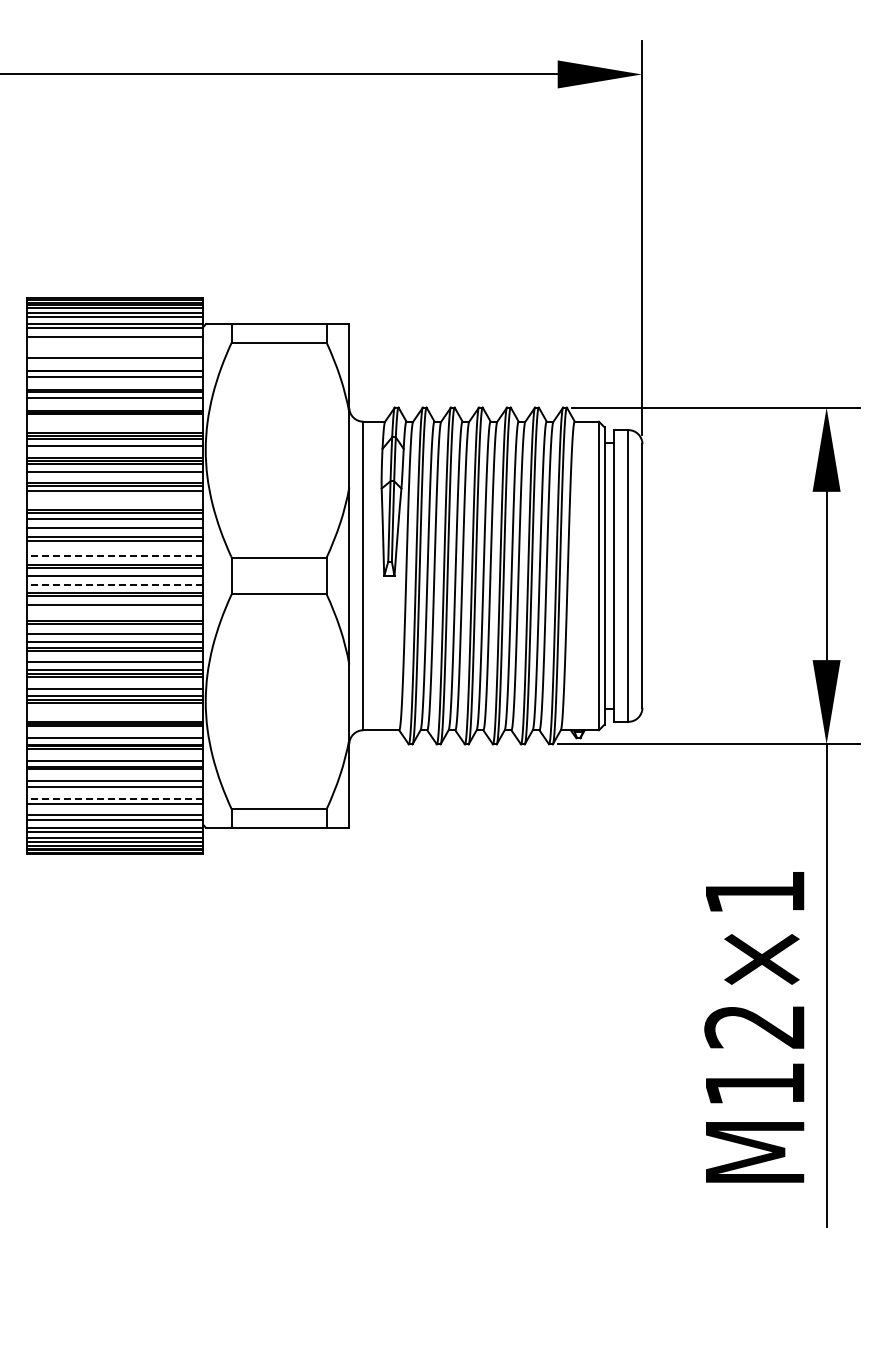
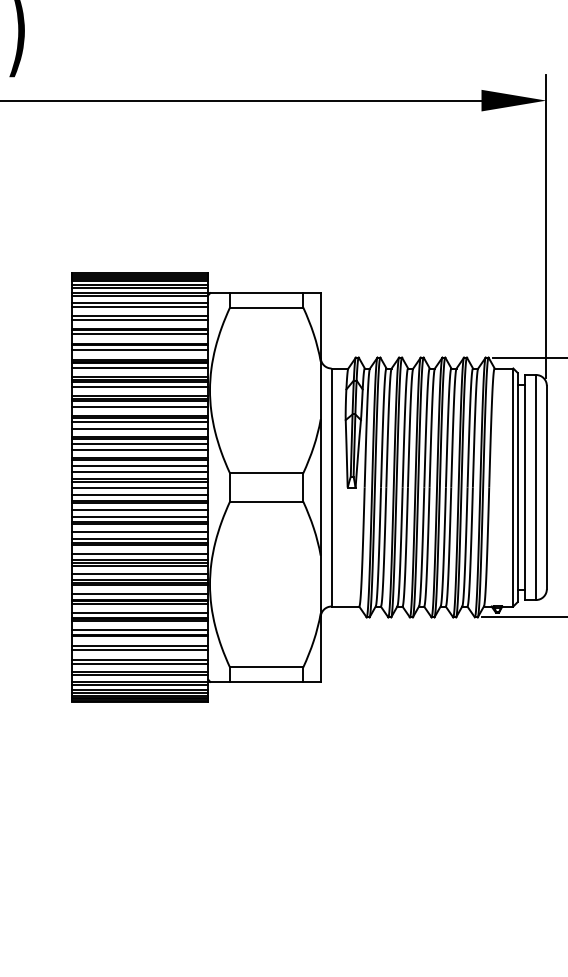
line: (114, 341) -> (139, 306), added
line: (114, 353) -> (139, 315), added
line: (114, 421) -> (139, 368), added
line: (114, 499) -> (139, 428), added
line: (114, 547) -> (139, 465), added
line: (114, 556) -> (139, 472), dashed -> solid
line: (114, 585) -> (139, 494), dashed -> solid
line: (114, 613) -> (139, 516), added
line: (114, 714) -> (139, 594), added
line: (114, 799) -> (139, 659), dashed -> solid

